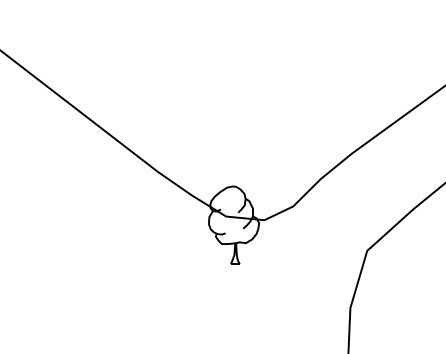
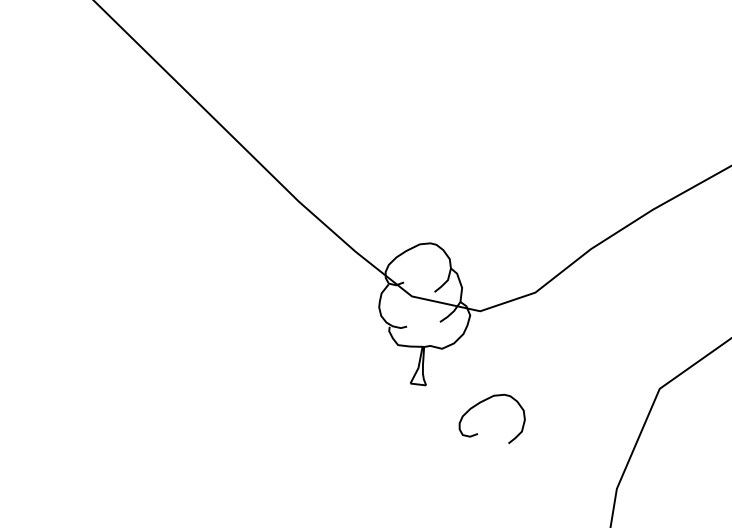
curve: (271, 270) -> (482, 403), added

